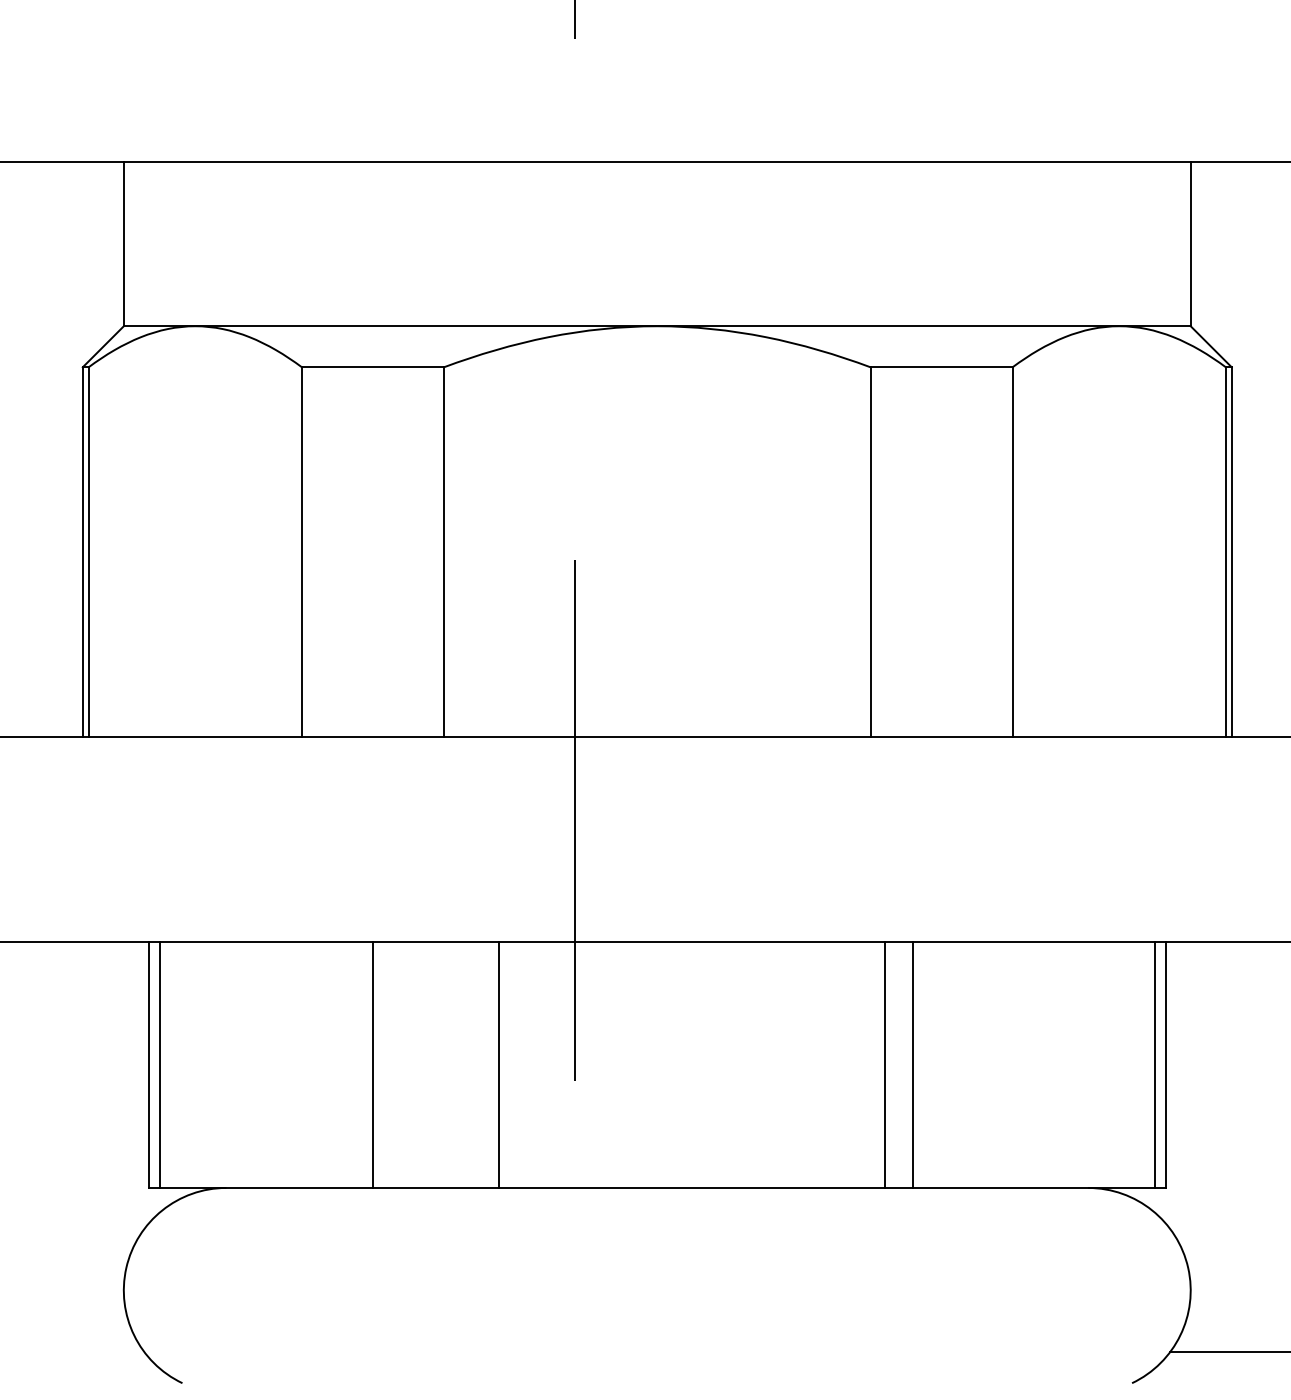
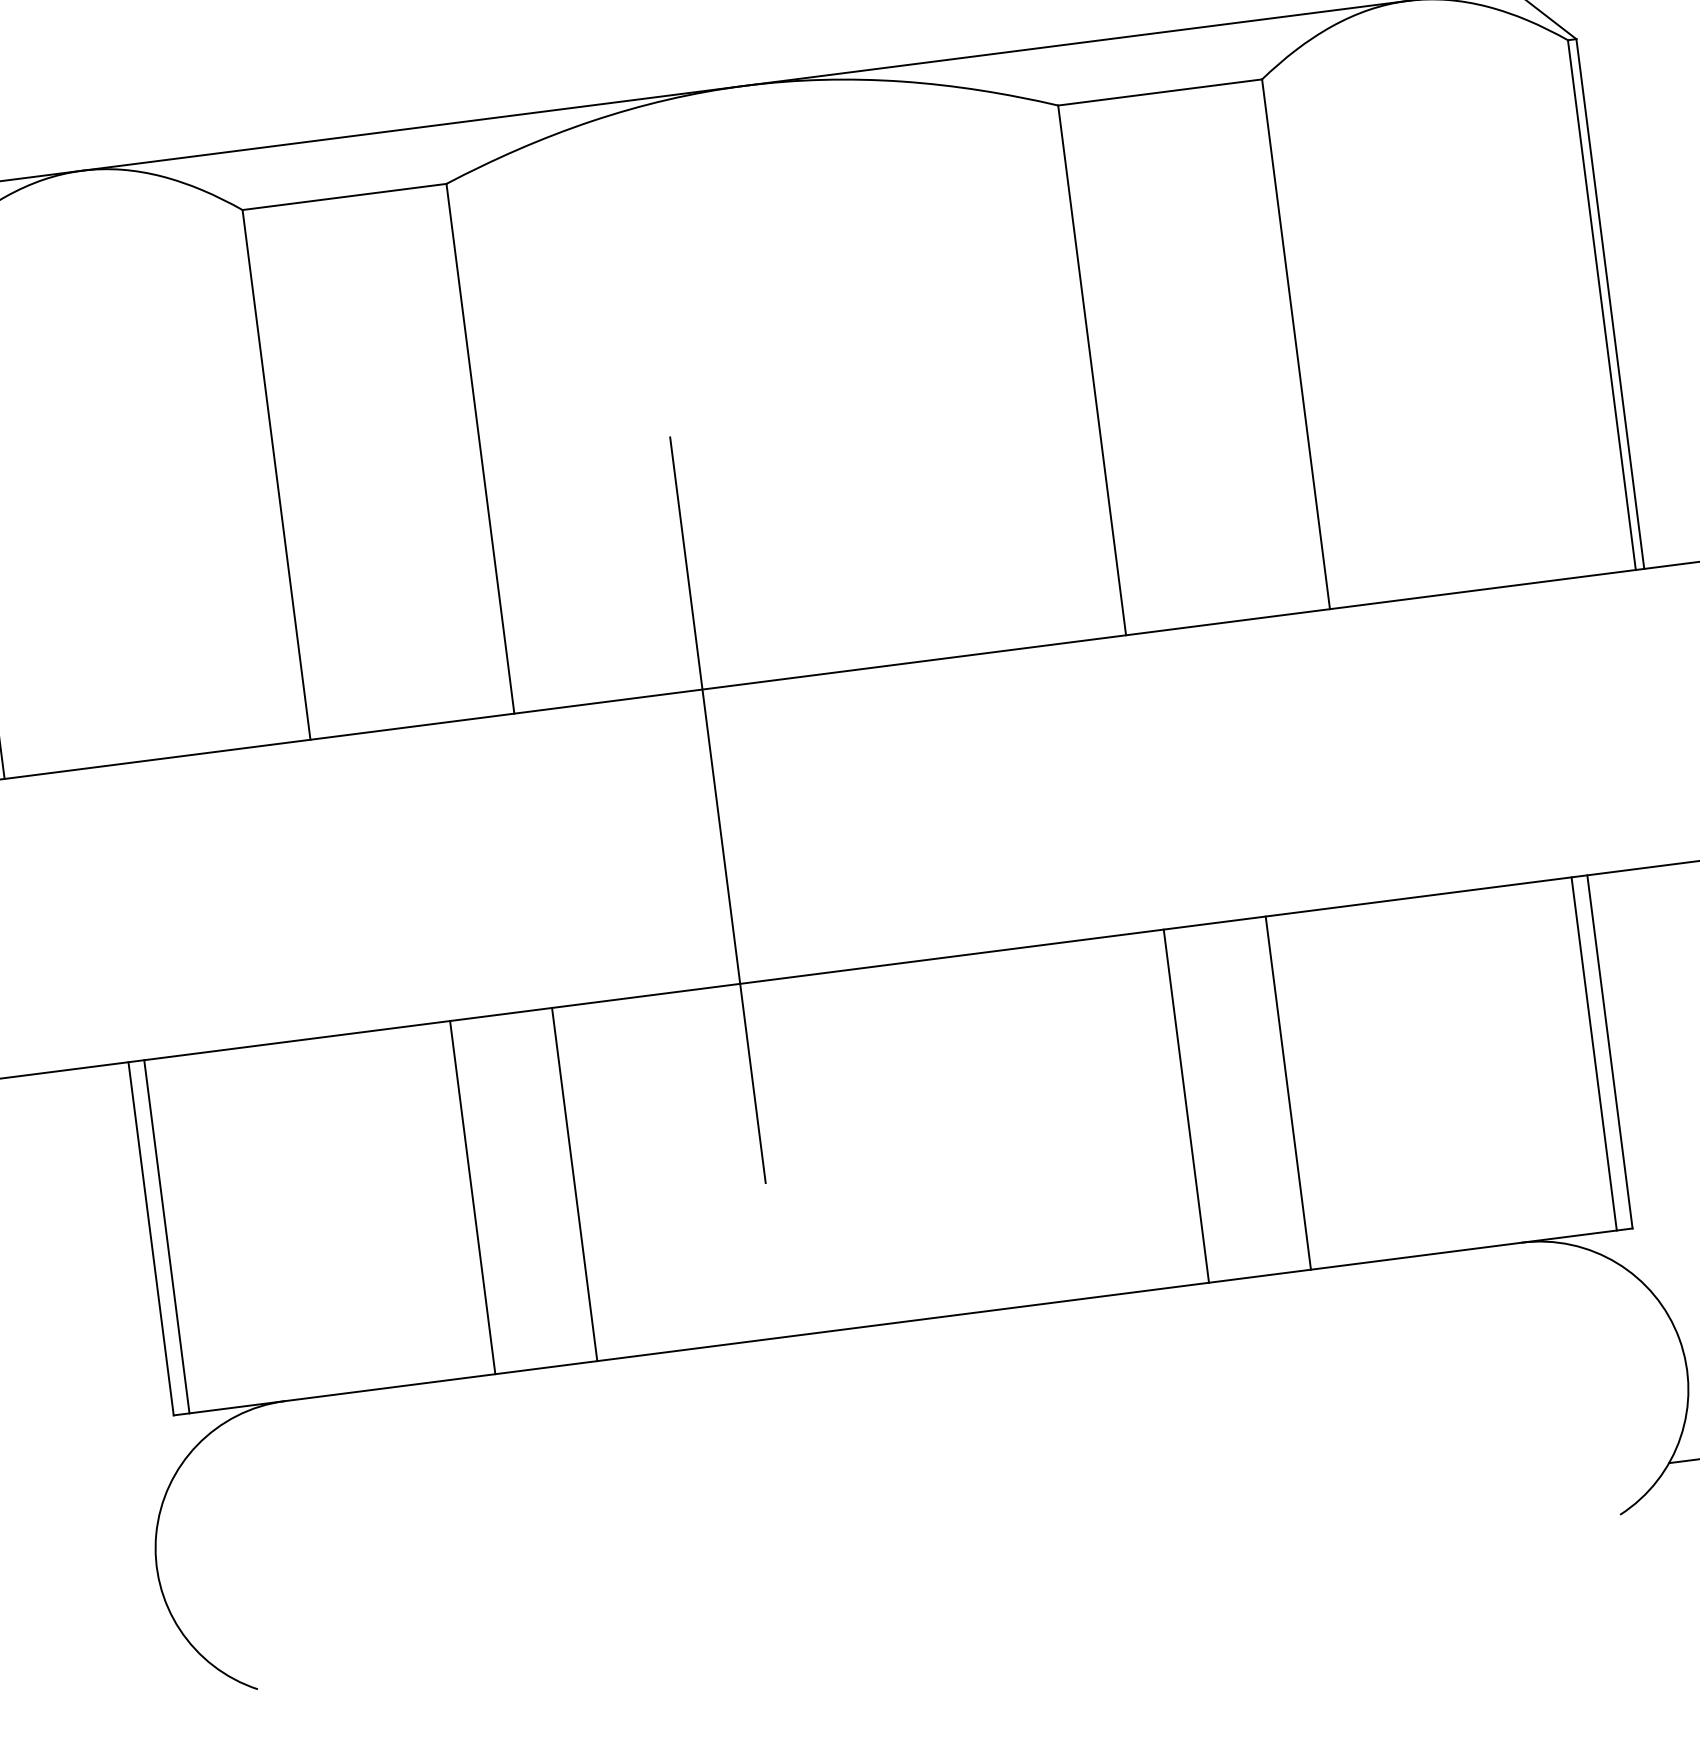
line: (499, 1064) -> (575, 1183), moved
line: (884, 1064) -> (1288, 1092), moved
line: (912, 1064) -> (1186, 1105), moved

